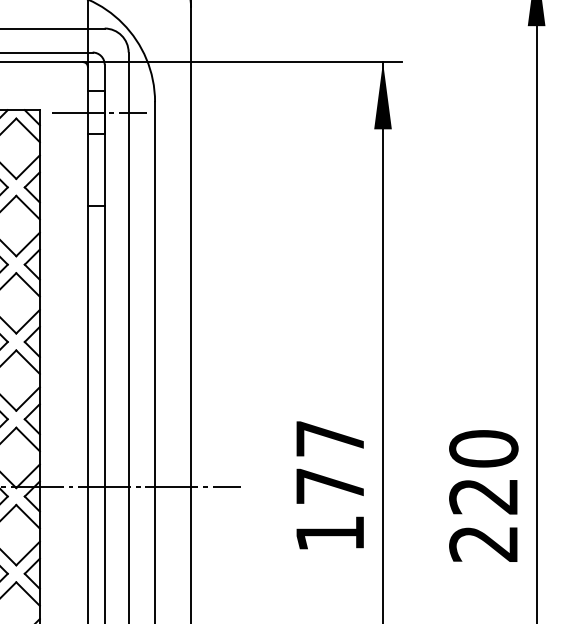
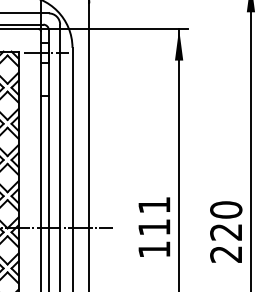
text: (330, 462) -> (154, 216), 177 -> 111

